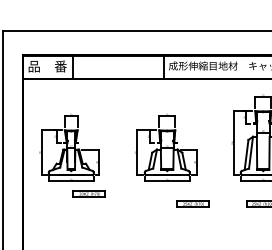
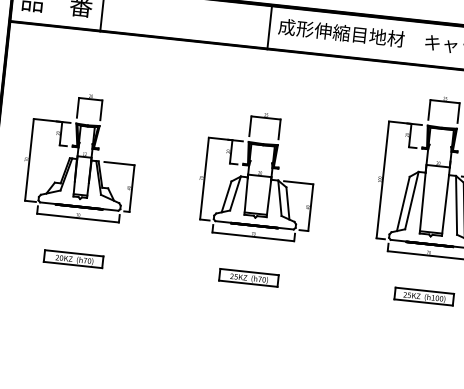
part: (88, 193) -> (72, 258), moved
part: (192, 203) -> (247, 276), moved

